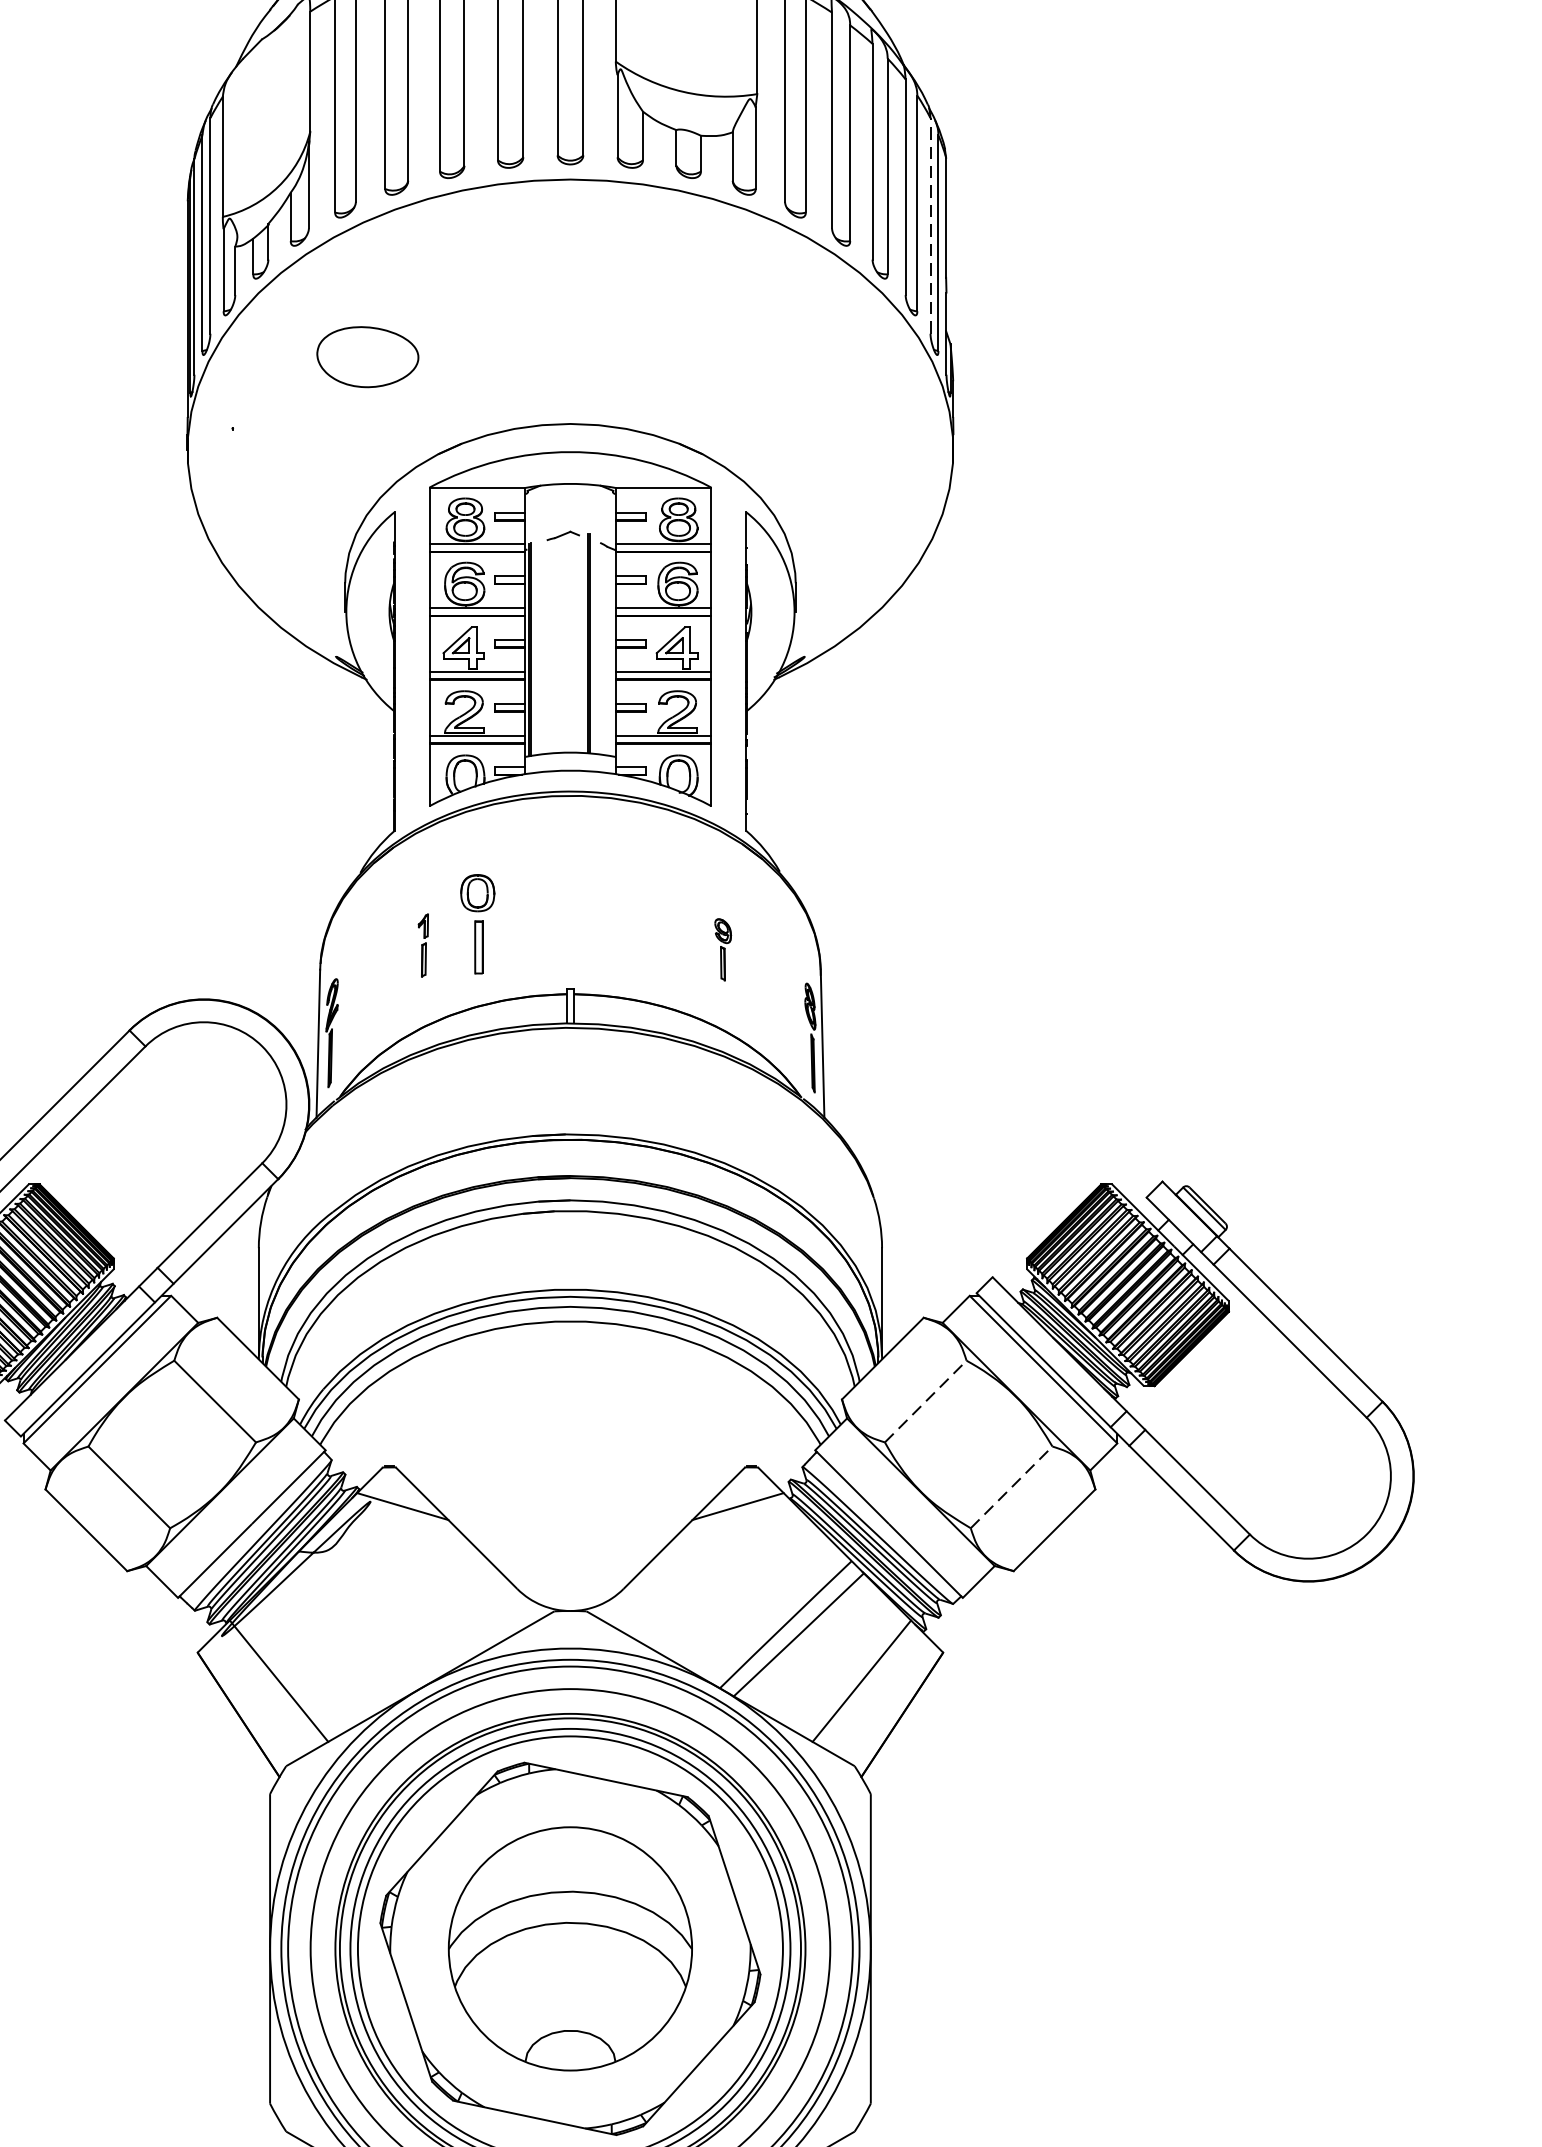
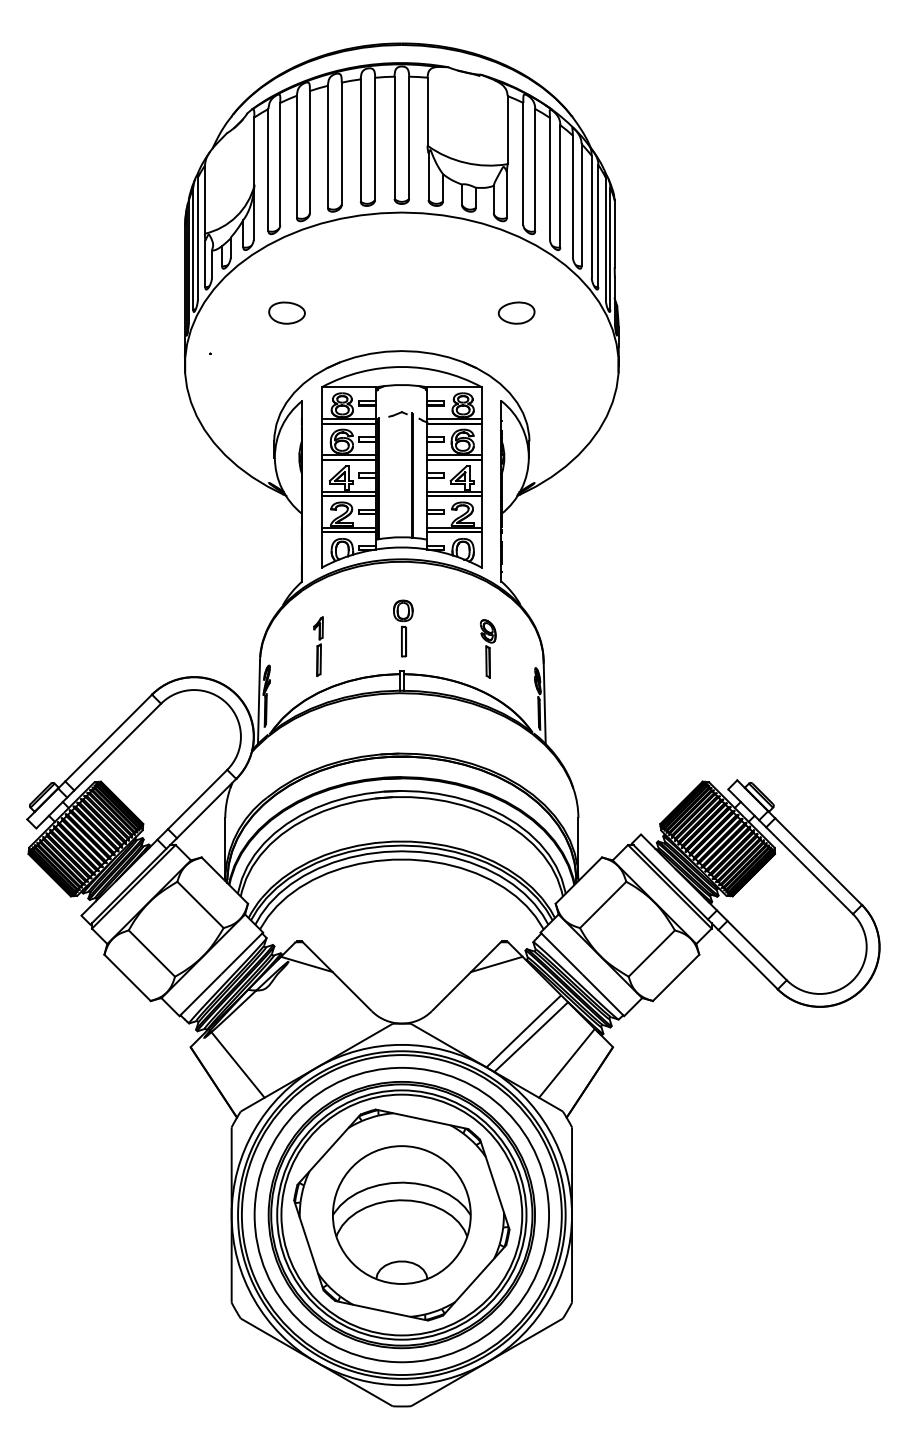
line: (929, 225) -> (605, 238), dashed -> solid
part: (366, 355) -> (286, 312), size x0.62
part: (772, 355) -> (516, 312), added
part: (478, 924) -> (403, 628), moved
part: (423, 945) -> (318, 646), size x1.67
part: (723, 948) -> (488, 648), size x1.67
line: (926, 1400) -> (603, 904), dashed -> solid
line: (1011, 1487) -> (651, 953), dashed -> solid

